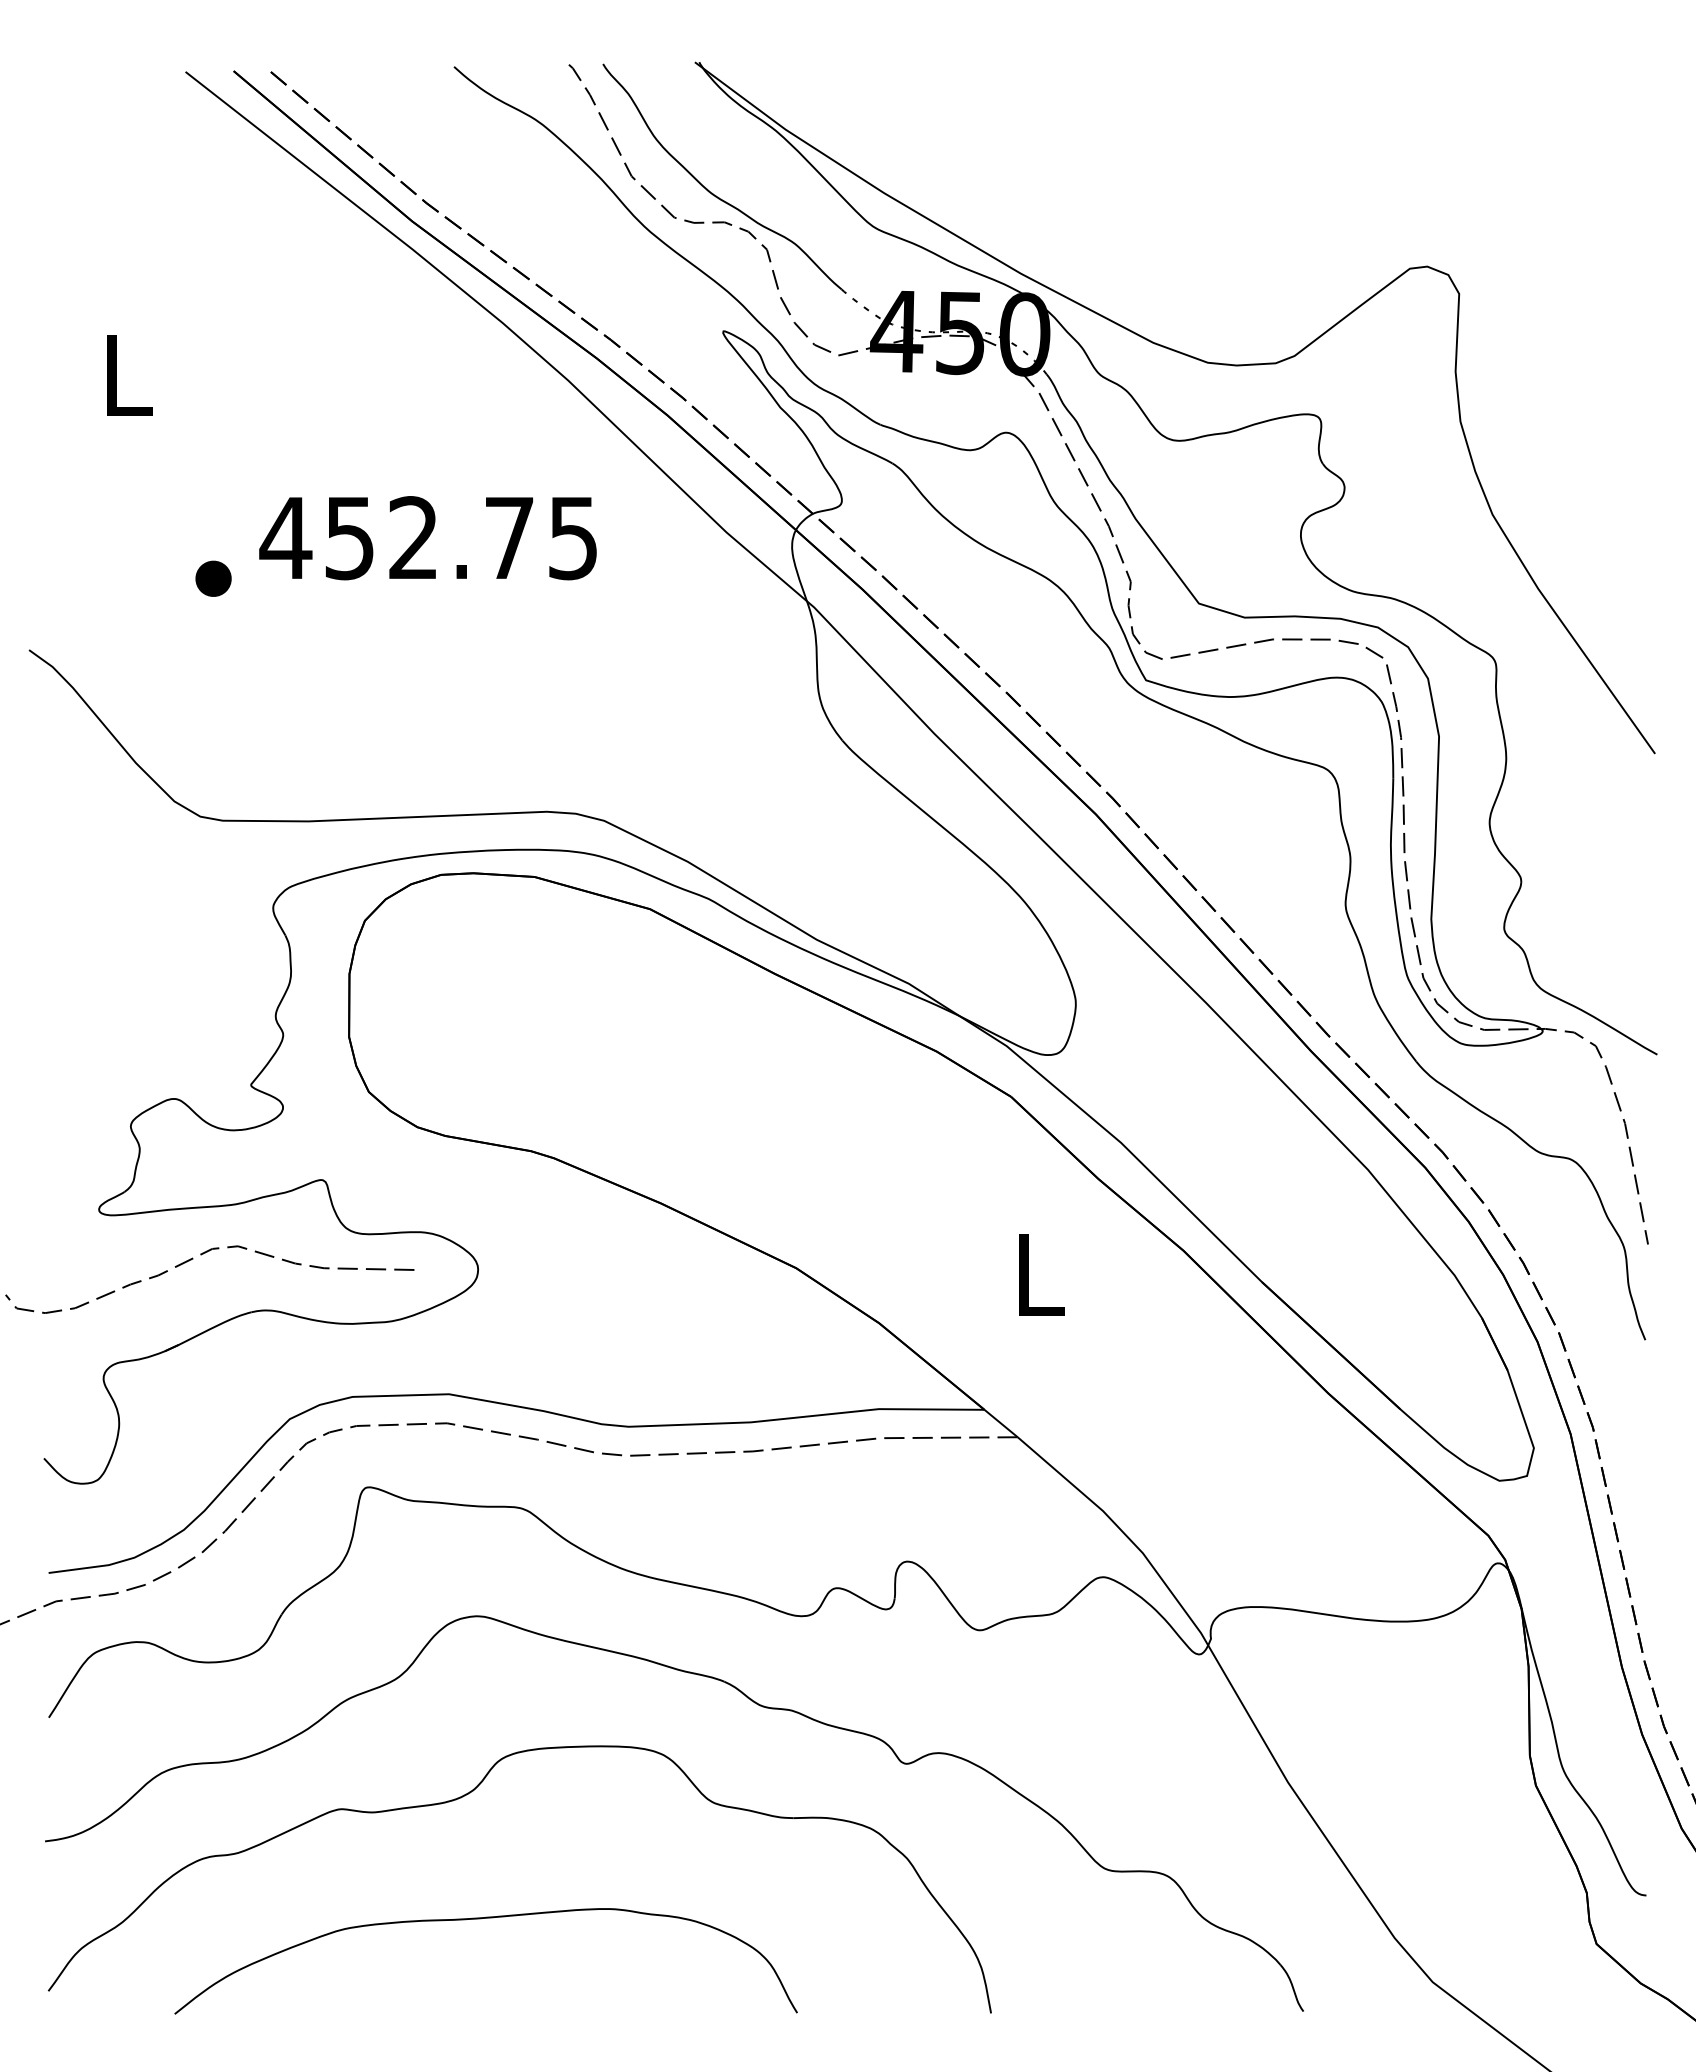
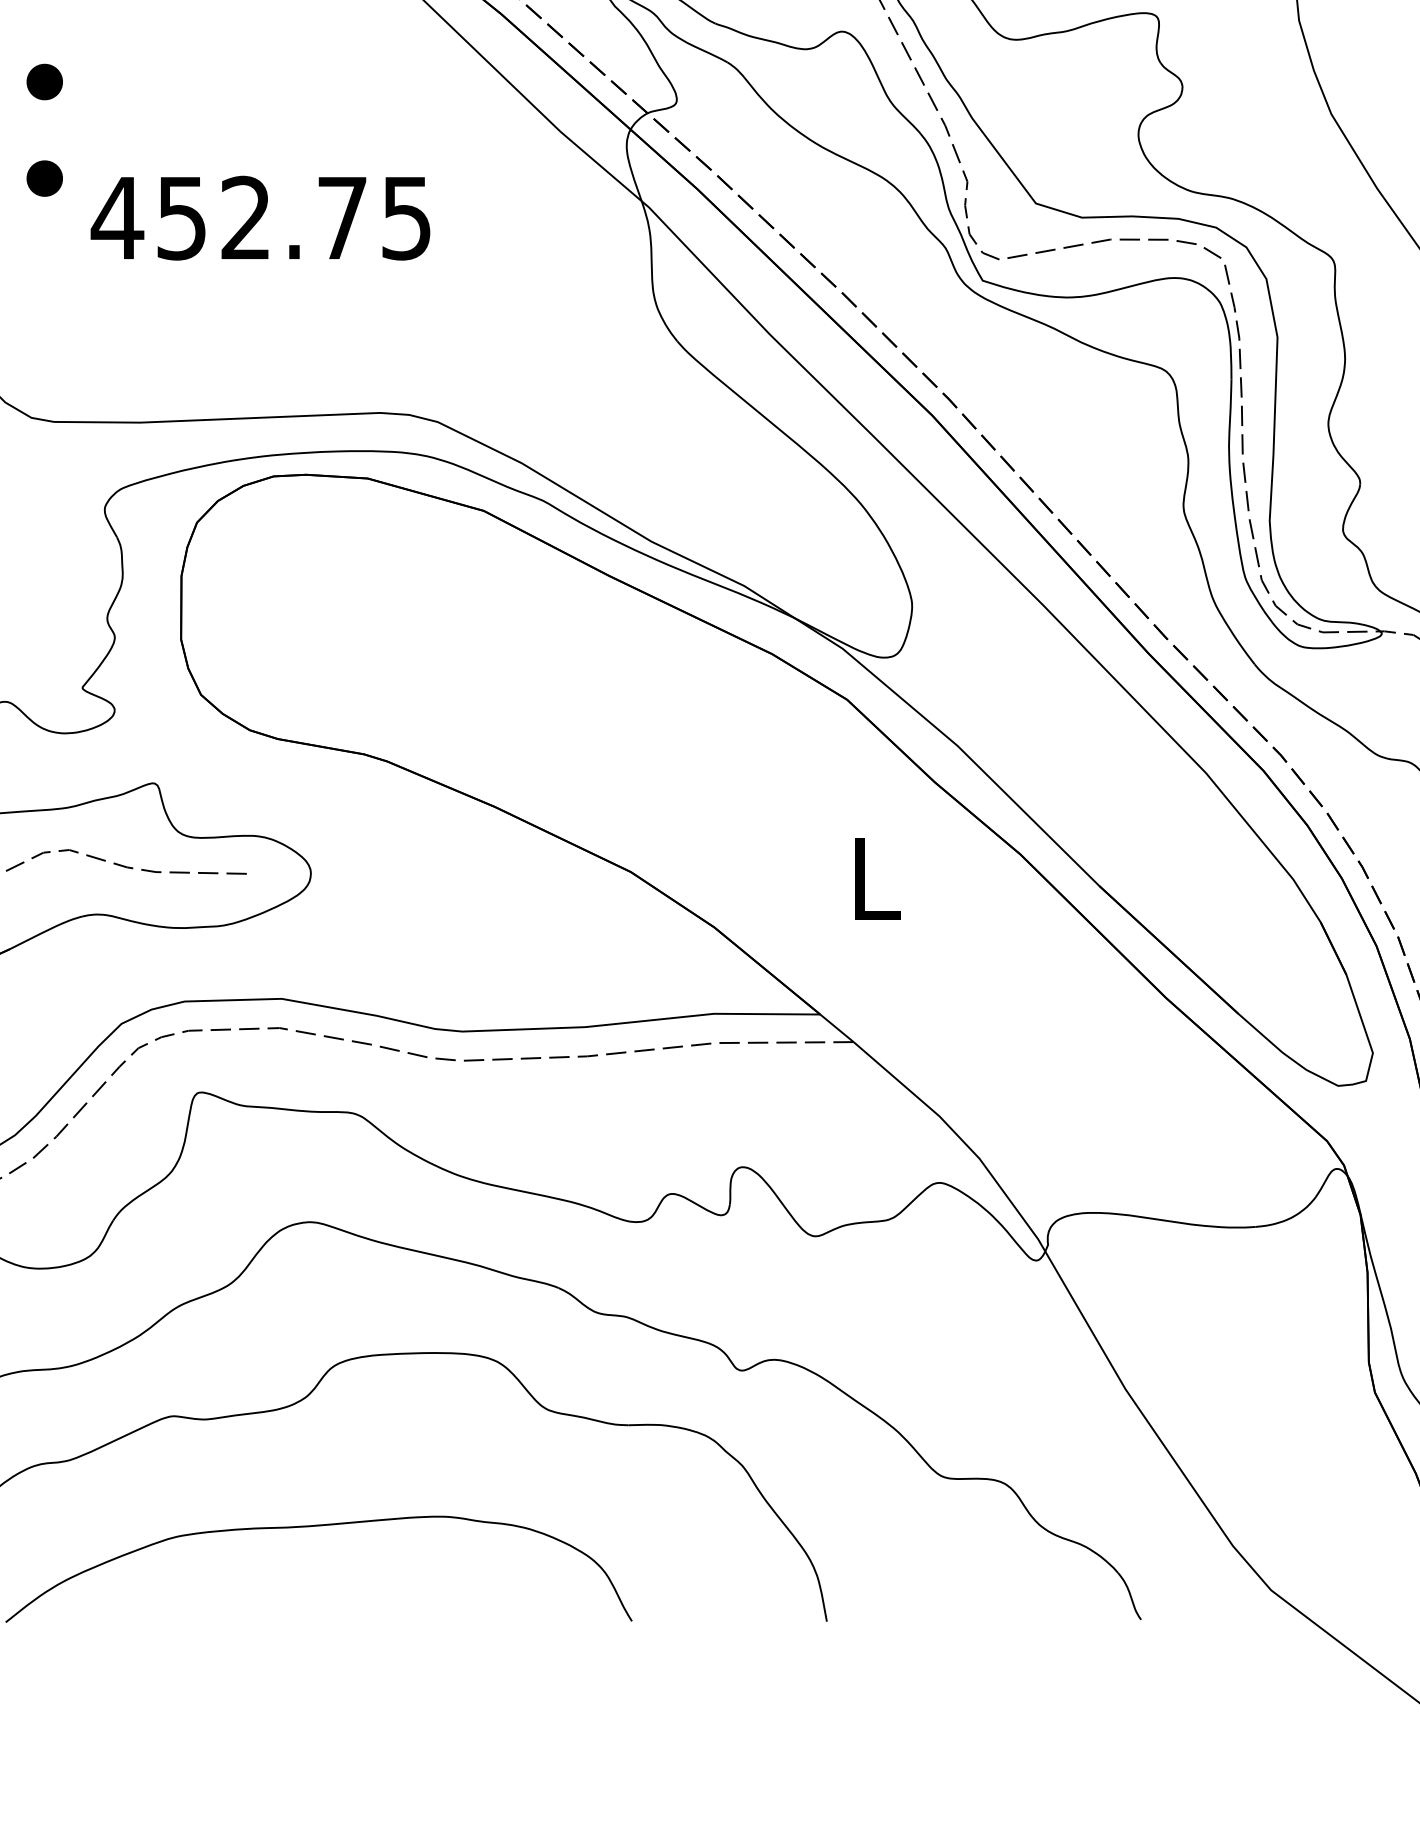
part: (213, 482) -> (44, 81), added
text: (427, 538) -> (259, 218), moved

